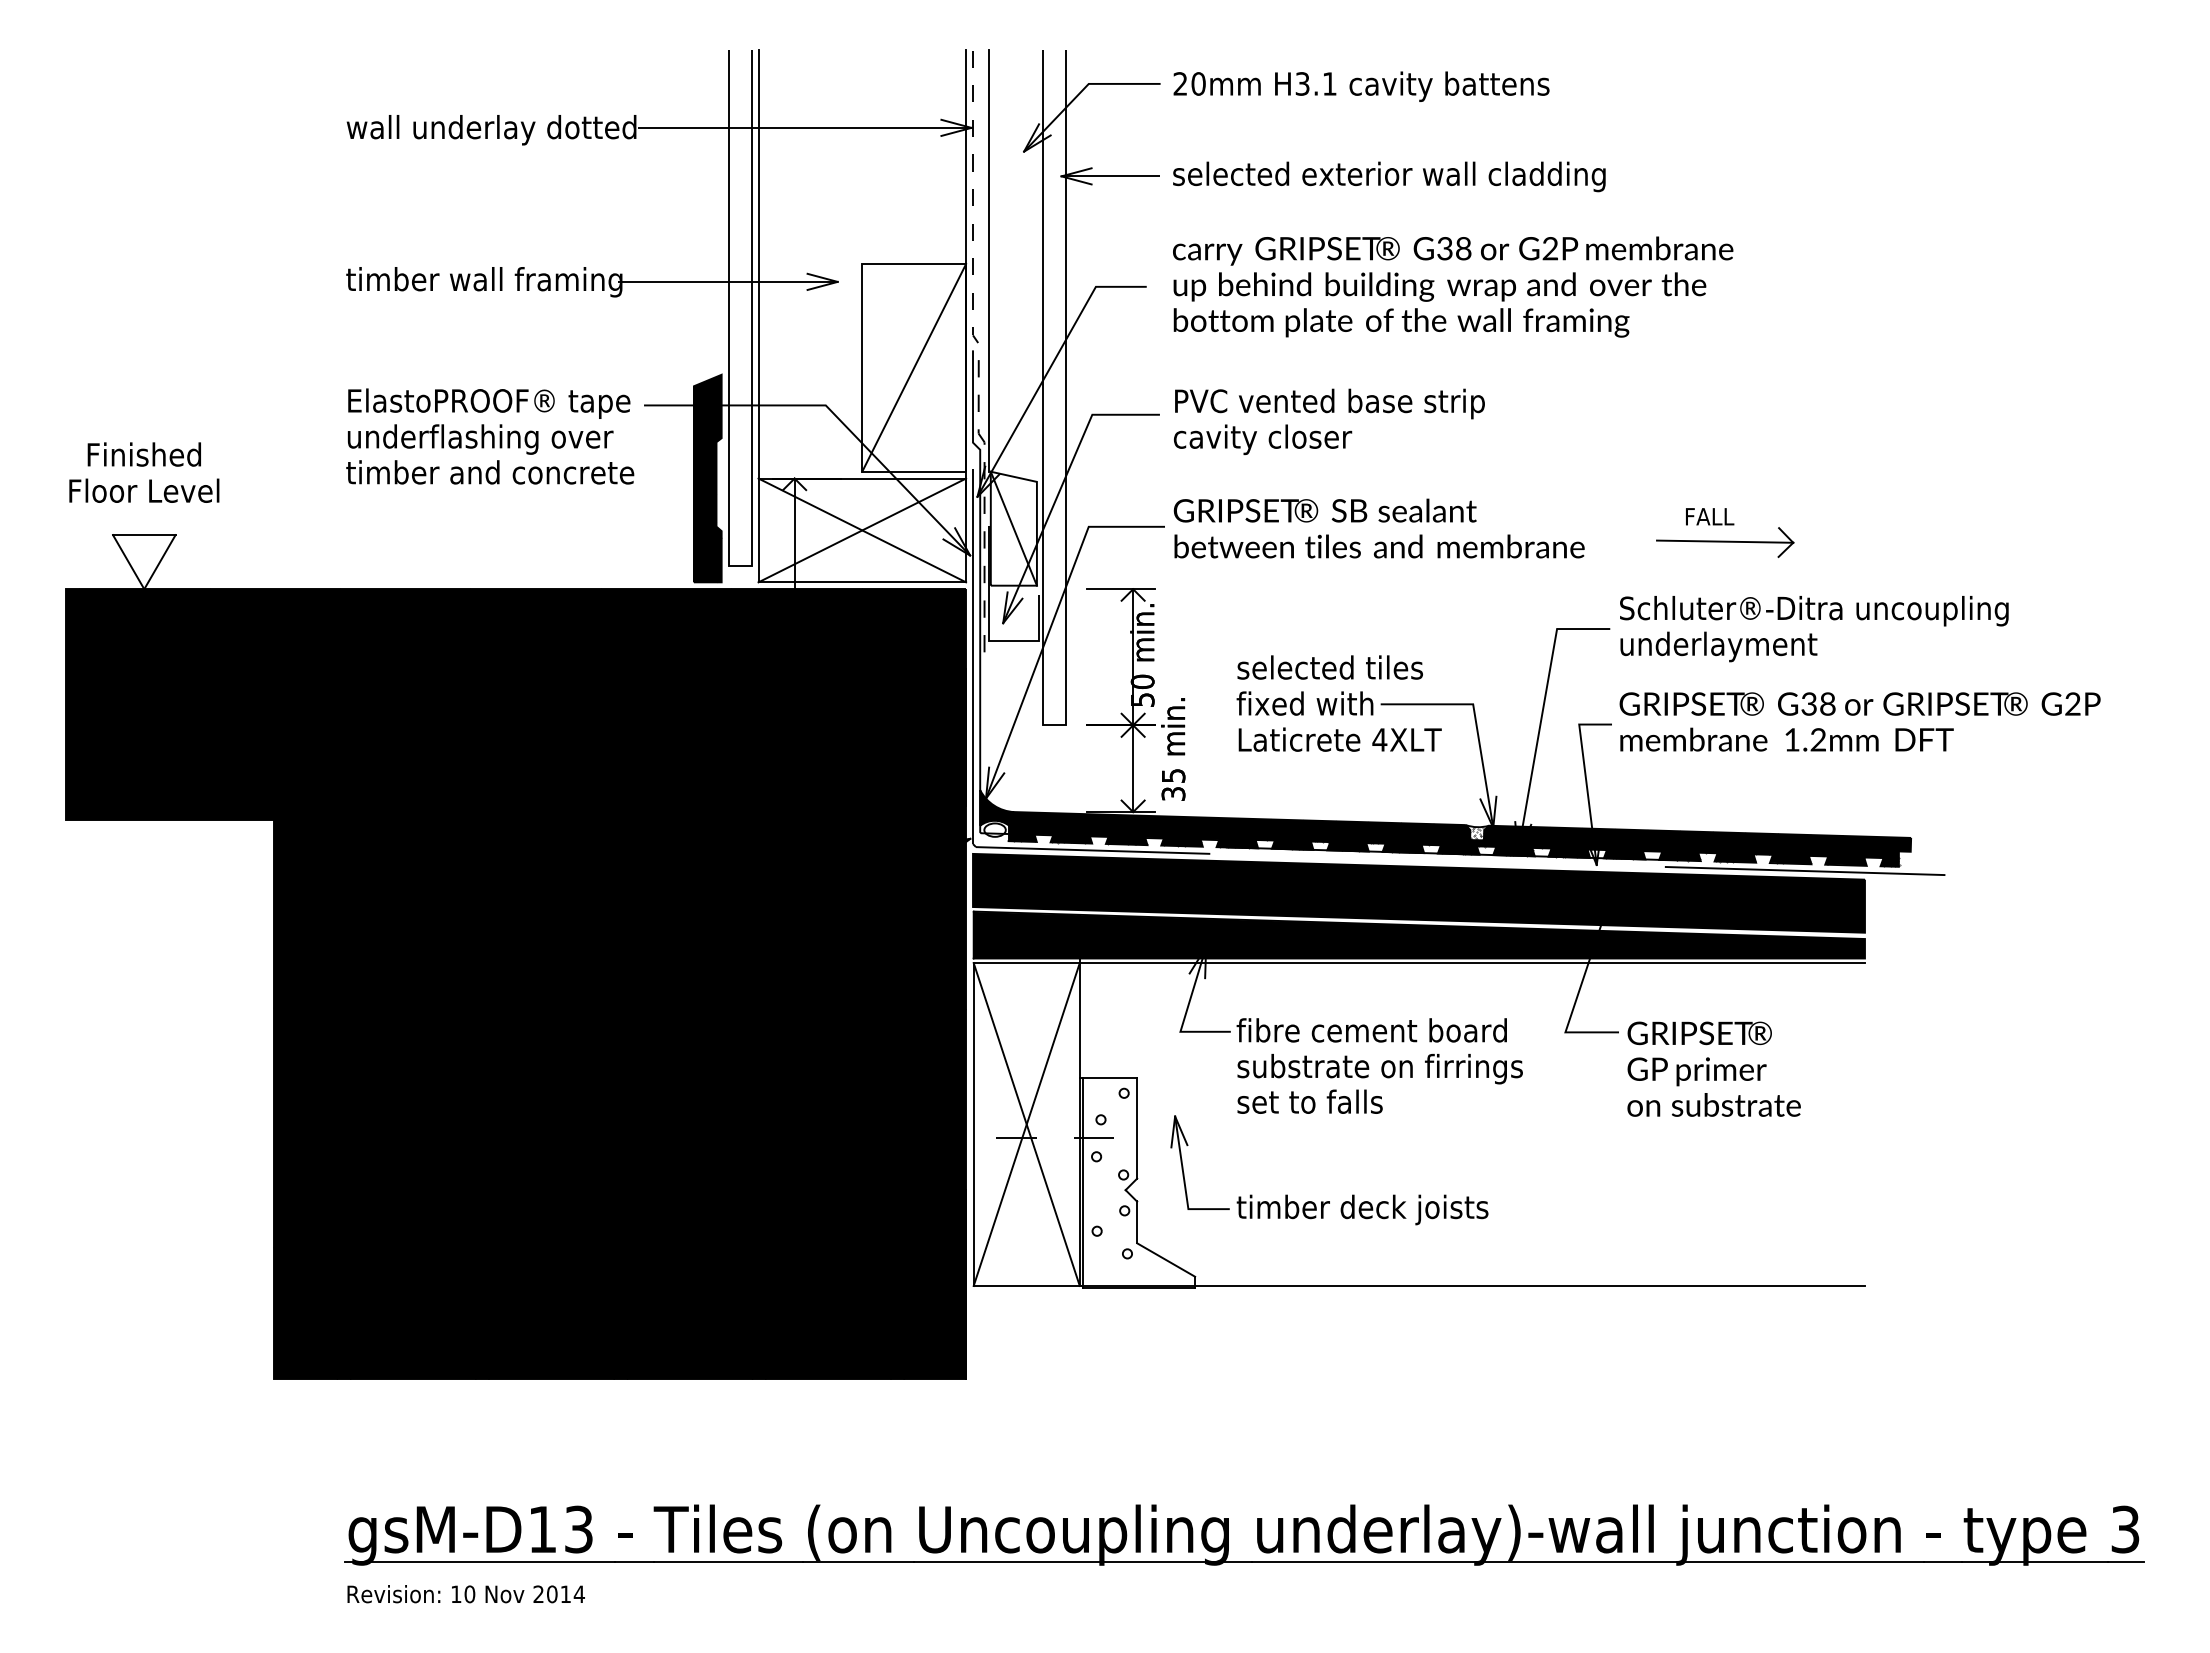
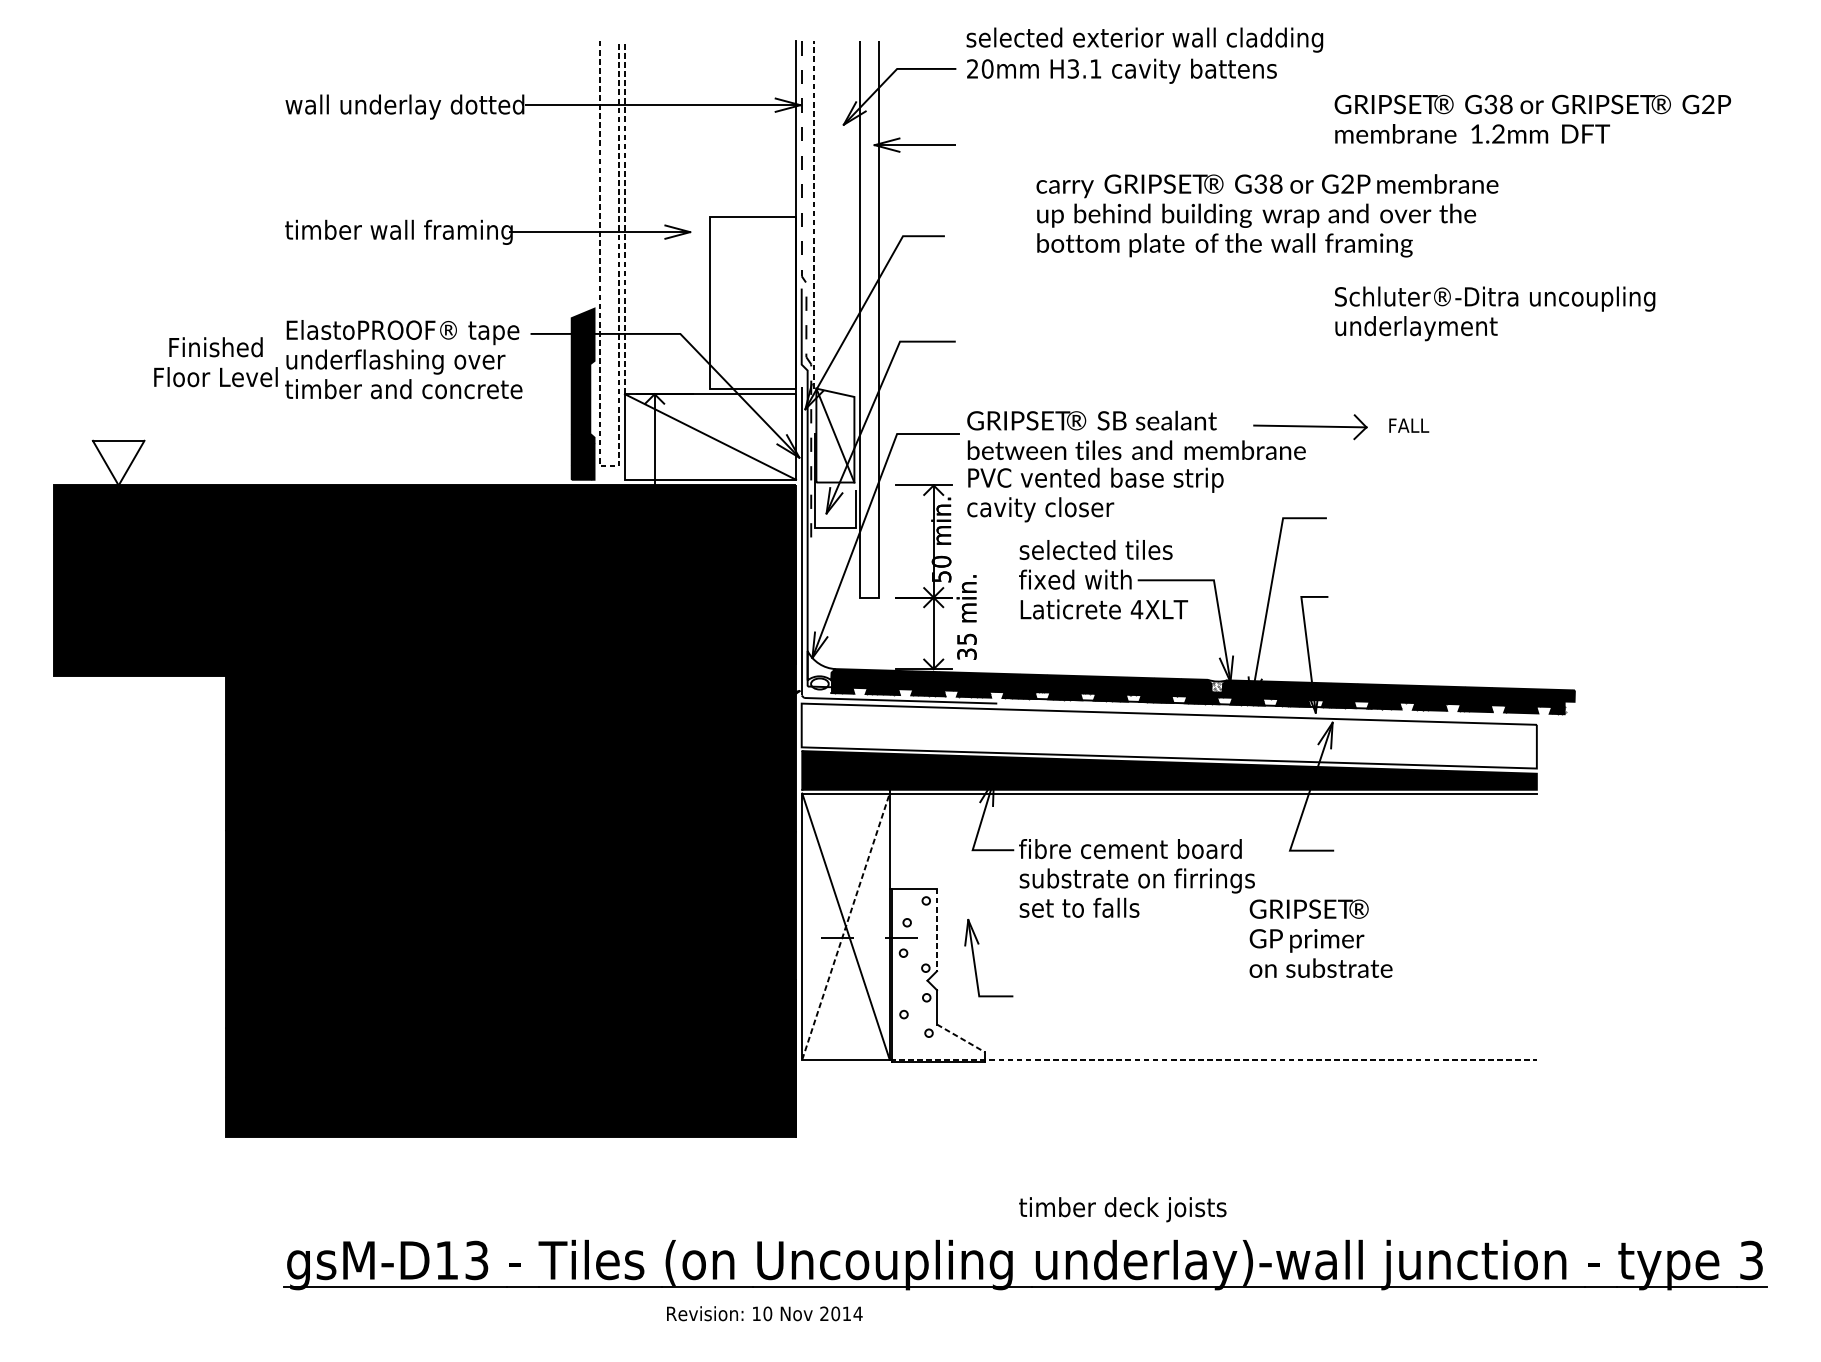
text: (1389, 176) -> (1144, 39), moved
line: (988, 260) -> (814, 214), solid -> dashed
line: (758, 263) -> (624, 216), solid -> dashed
text: (1453, 286) -> (1267, 215), moved
line: (914, 367) -> (753, 302), removed
text: (1329, 421) -> (1095, 494), moved
text: (144, 472) -> (216, 362), moved
line: (862, 530) -> (710, 437), removed
part: (1725, 542) -> (1310, 427), moved
line: (740, 566) -> (610, 466), solid -> dashed
text: (1814, 629) -> (1495, 314), moved
text: (1859, 721) -> (1532, 118), moved
fill: (997, 807) -> (821, 665), removed
line: (1804, 871) -> (1487, 718), removed
fill: (1418, 892) -> (1168, 735), removed
text: (1713, 1068) -> (1320, 938), moved
line: (1026, 1124) -> (845, 926), solid -> dashed
line: (1137, 1129) -> (937, 930), solid -> dashed
text: (1362, 1209) -> (1122, 1209), moved
line: (1166, 1260) -> (961, 1038), solid -> dashed
line: (1472, 1285) -> (1213, 1059), solid -> dashed
text: (465, 1594) -> (764, 1313), moved

